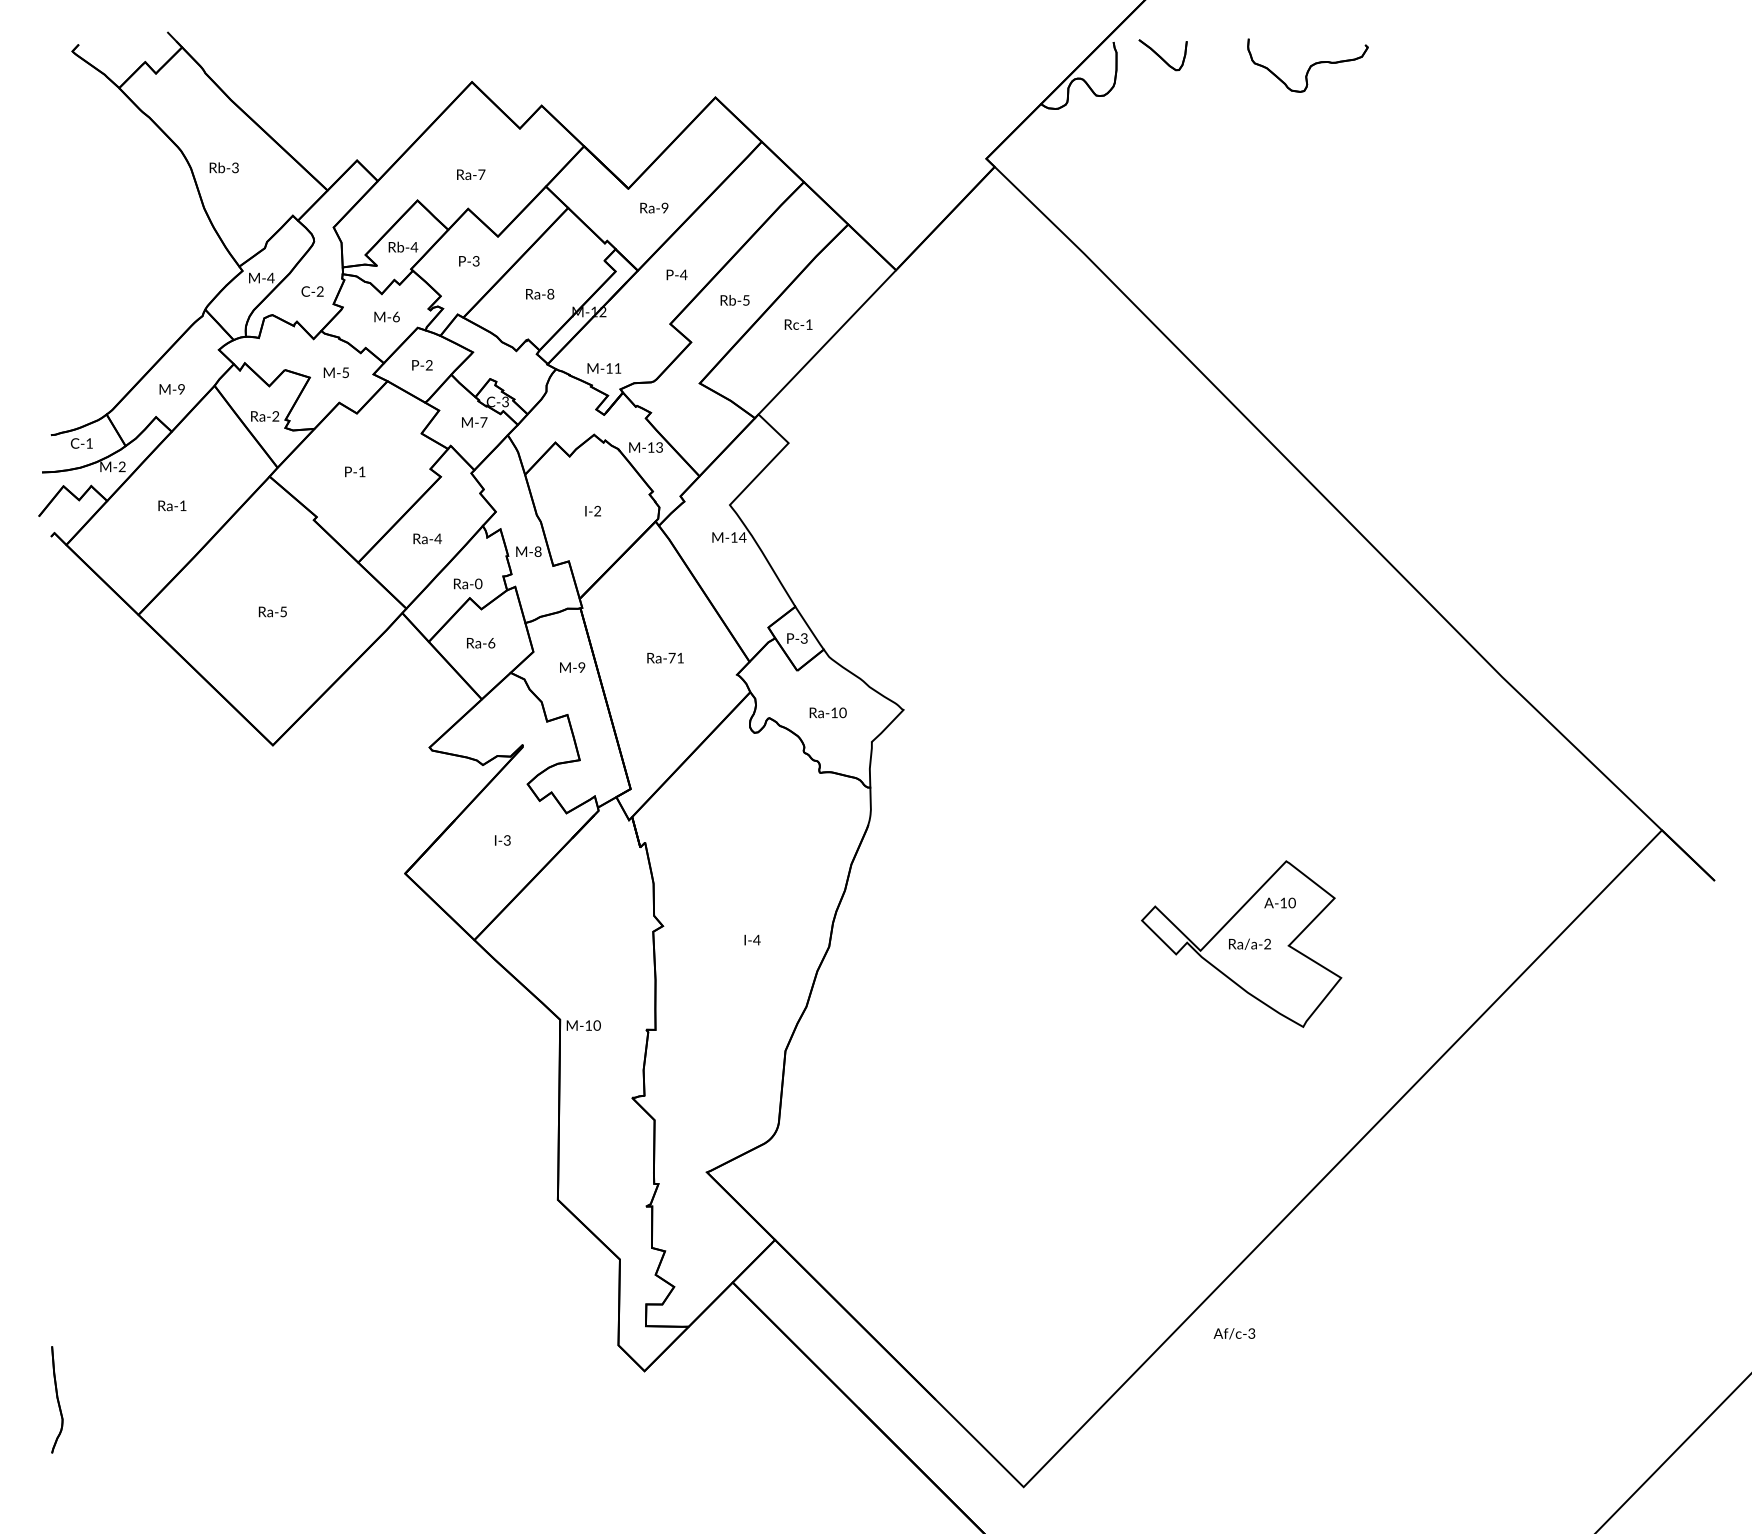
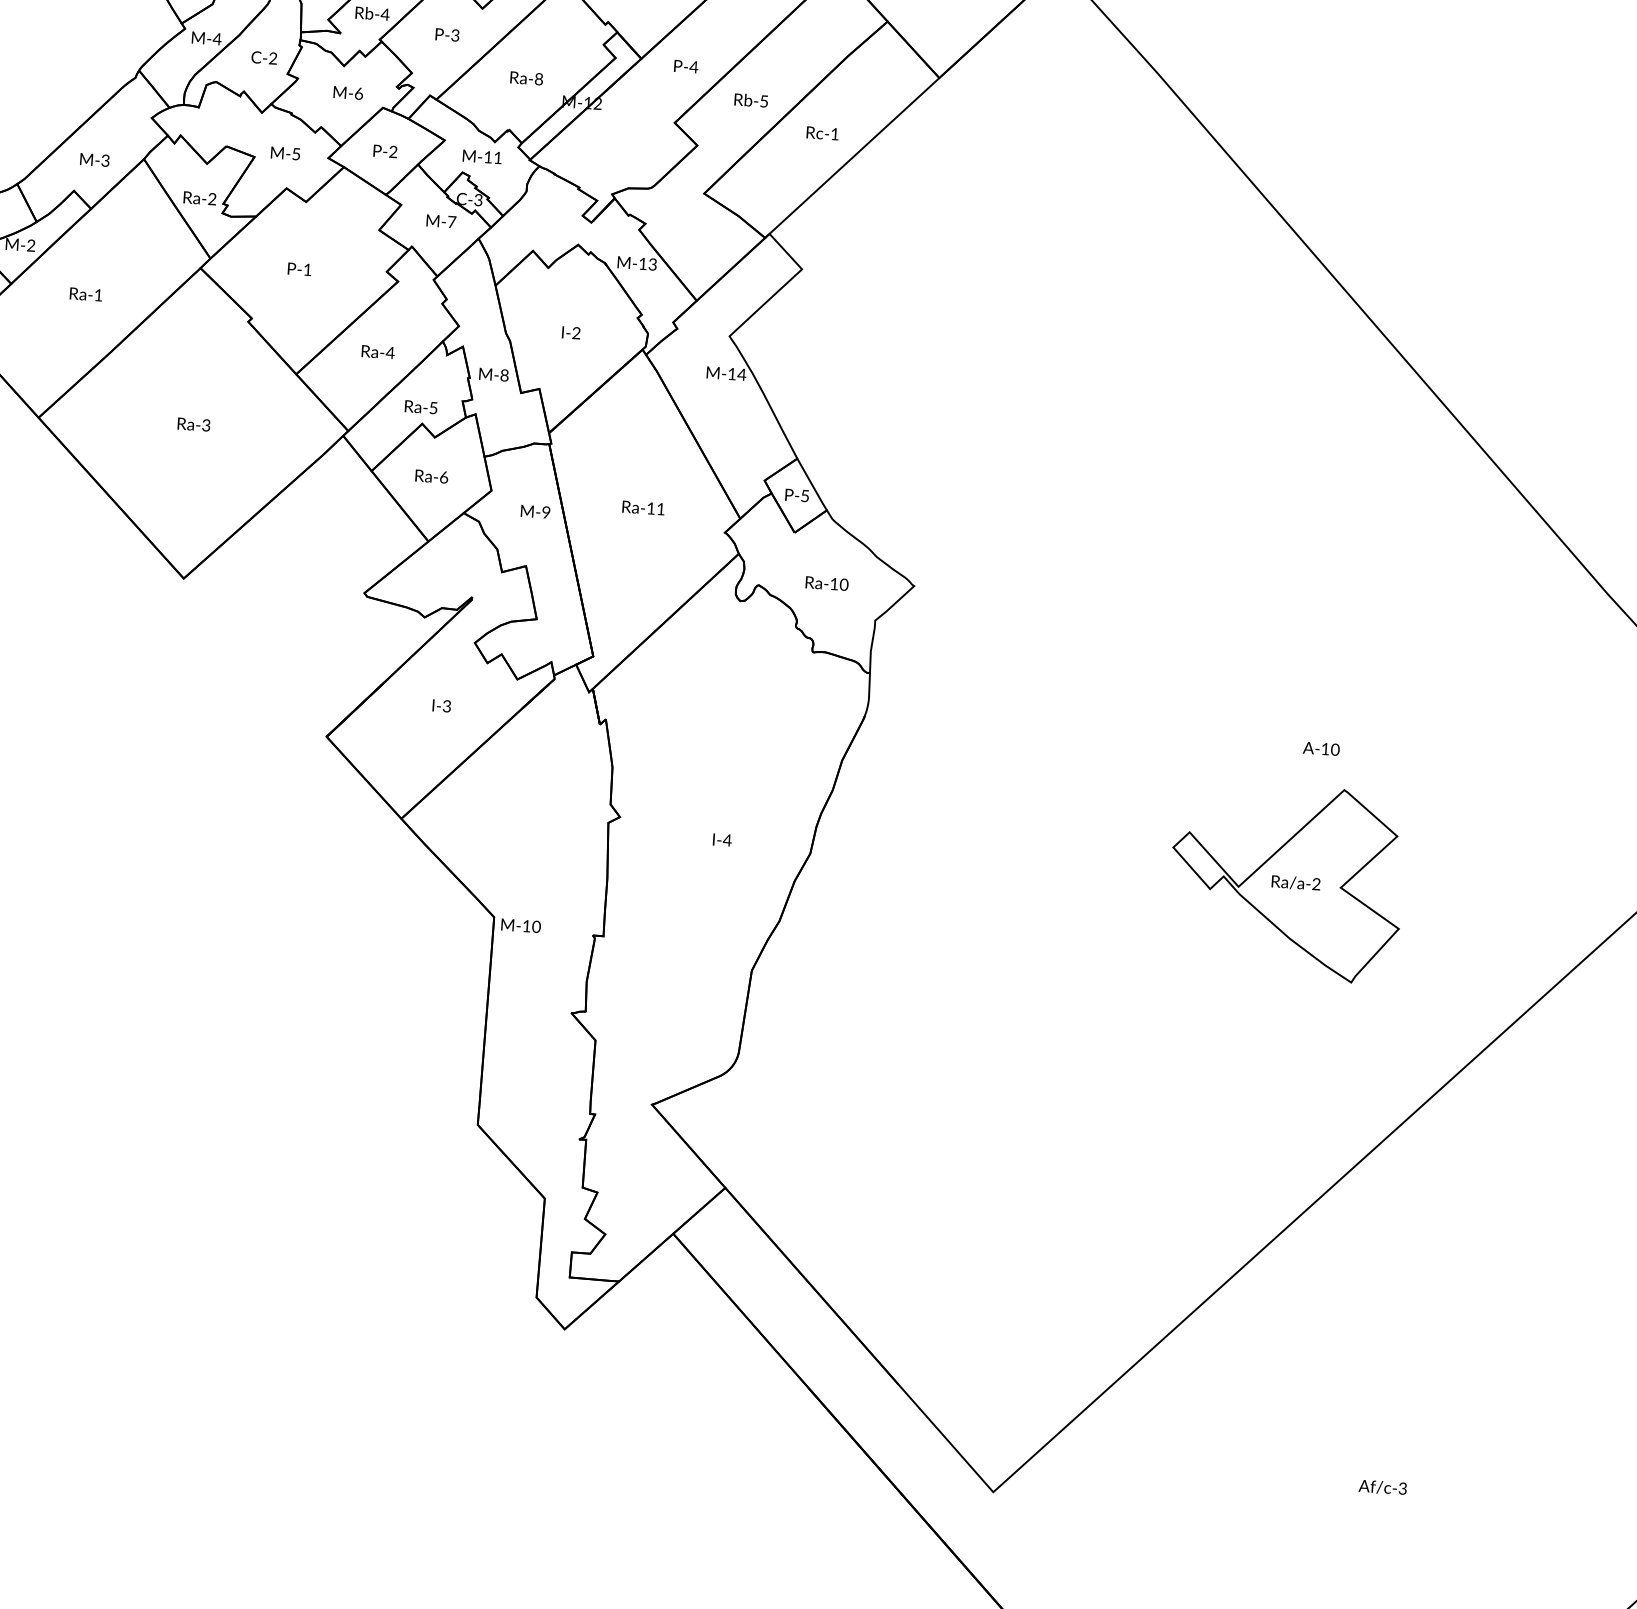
text: (604, 368) -> (482, 156), moved
text: (181, 389) -> (105, 160), M-9 -> M-3
text: (478, 583) -> (433, 407), Ra-0 -> Ra-5
text: (283, 611) -> (206, 424), Ra-5 -> Ra-3
text: (803, 638) -> (804, 495), P-3 -> P-5
text: (671, 657) -> (650, 507), Ra-71 -> Ra-11
text: (1279, 902) -> (1320, 748), moved
text: (1234, 1333) -> (1382, 1487), moved

